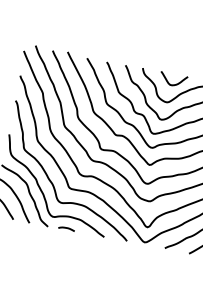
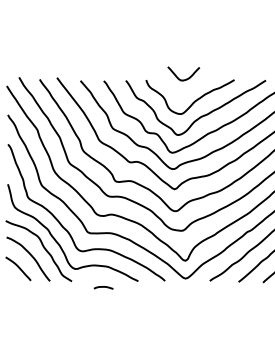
curve: (175, 84) -> (186, 78), moved
curve: (66, 228) -> (103, 287), moved

